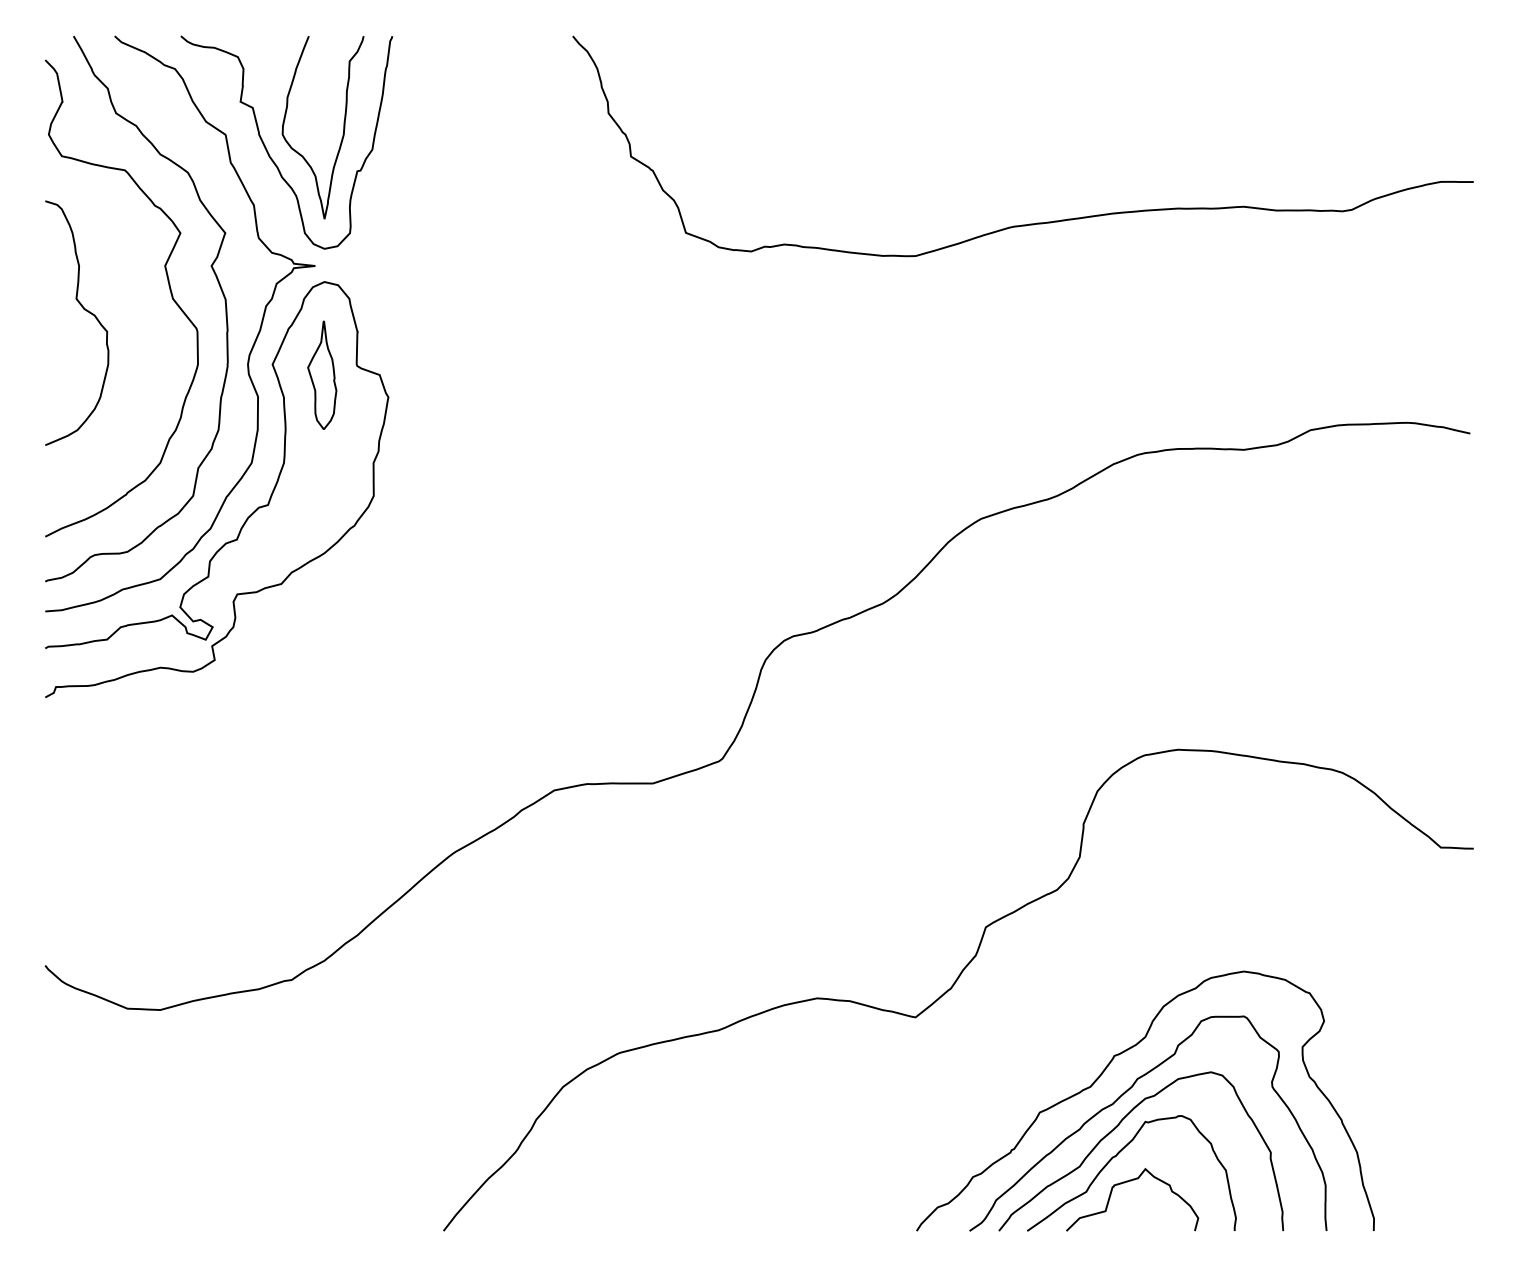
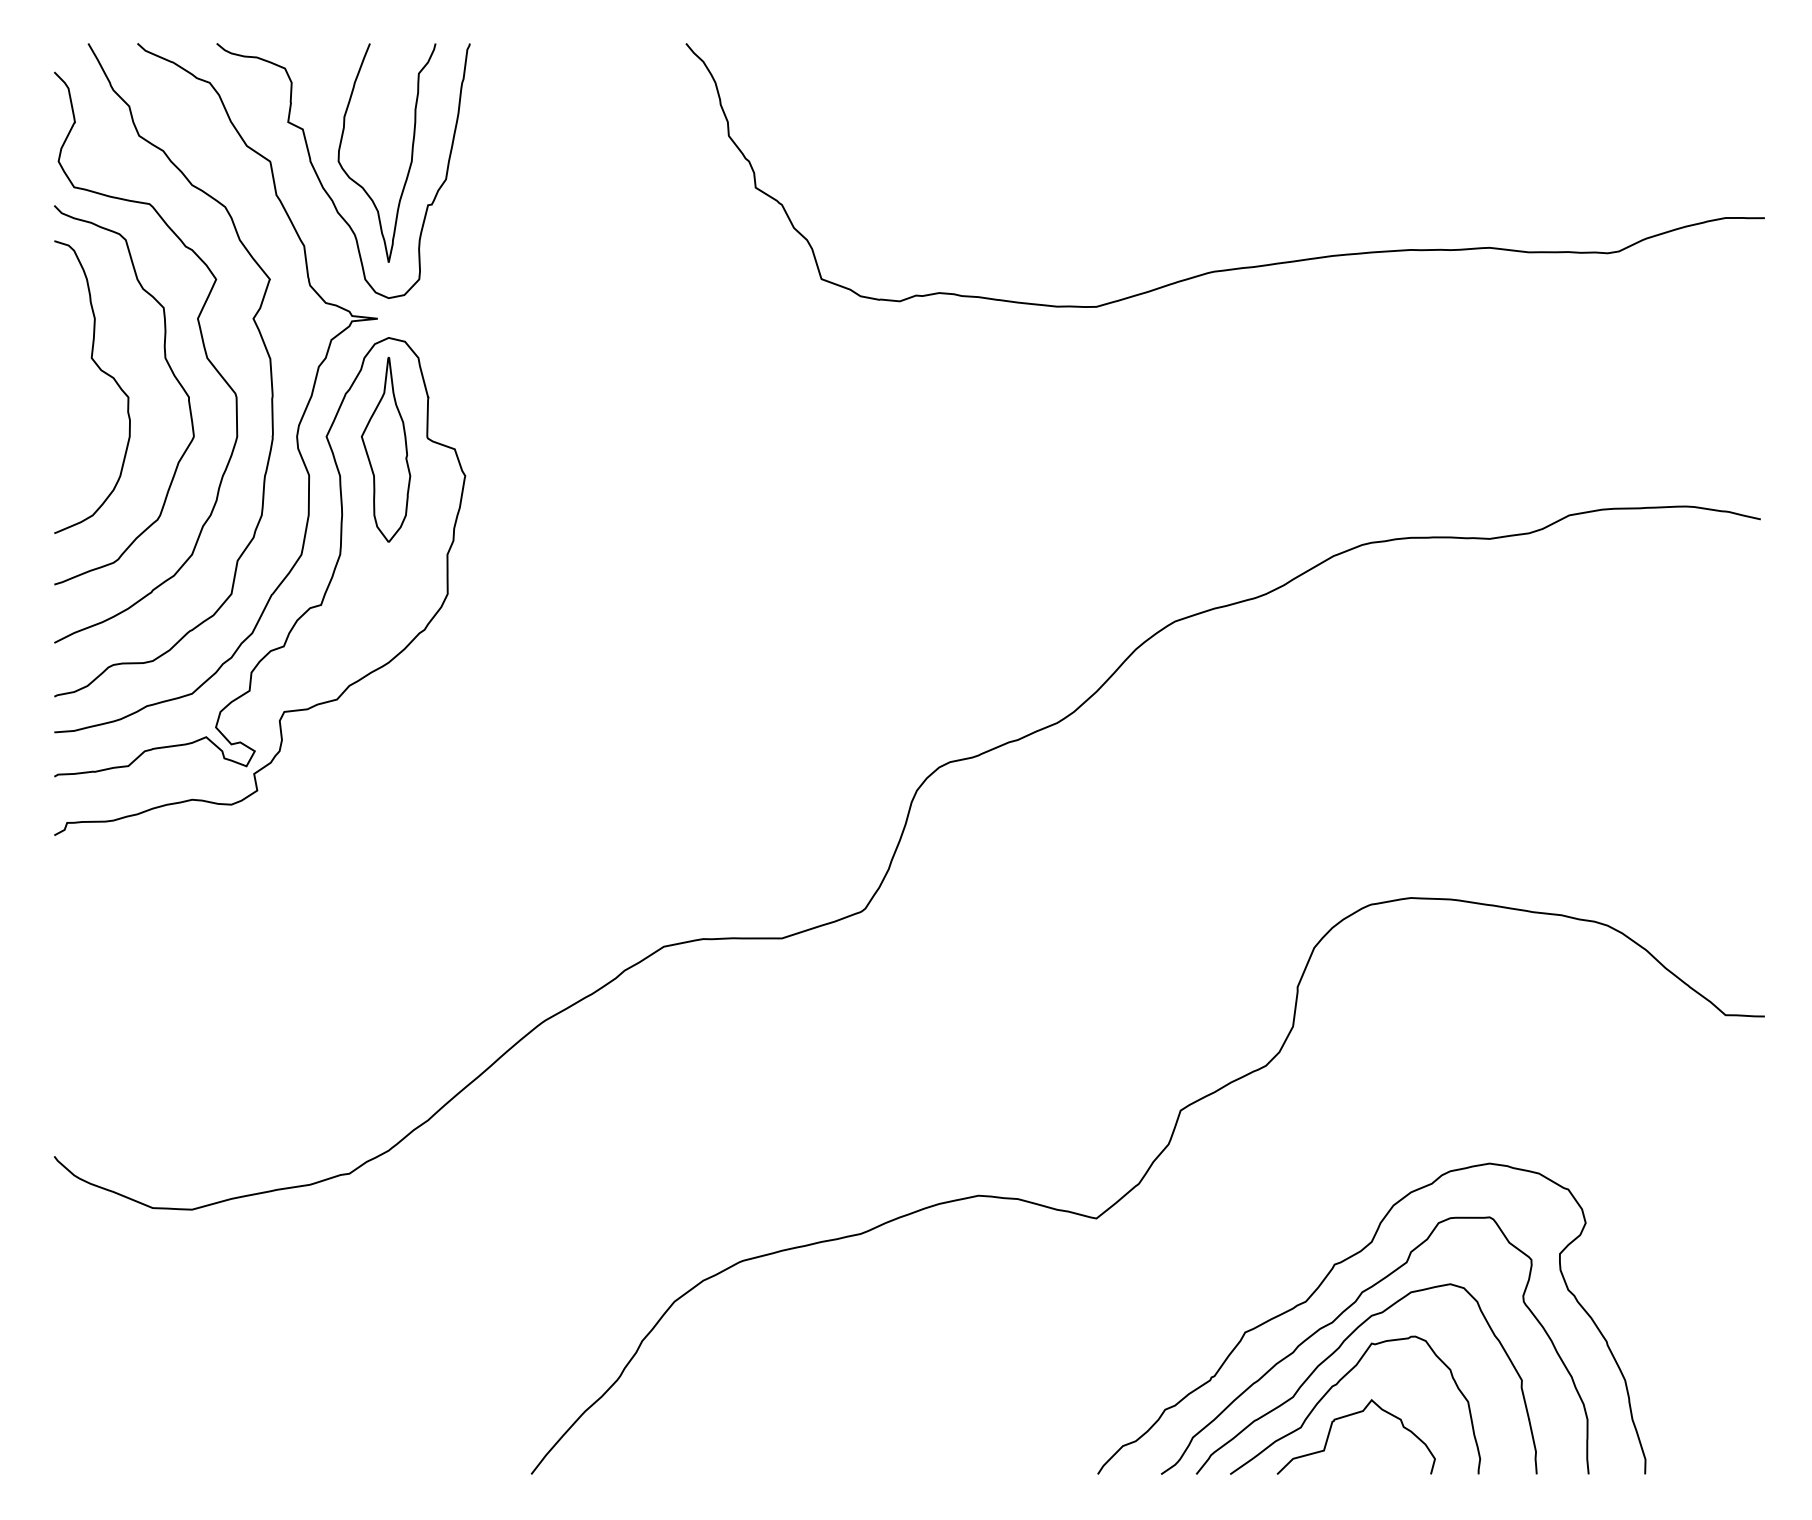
curve: (143, 310) -> (171, 372), added
part: (321, 375) -> (385, 449), size x1.43

